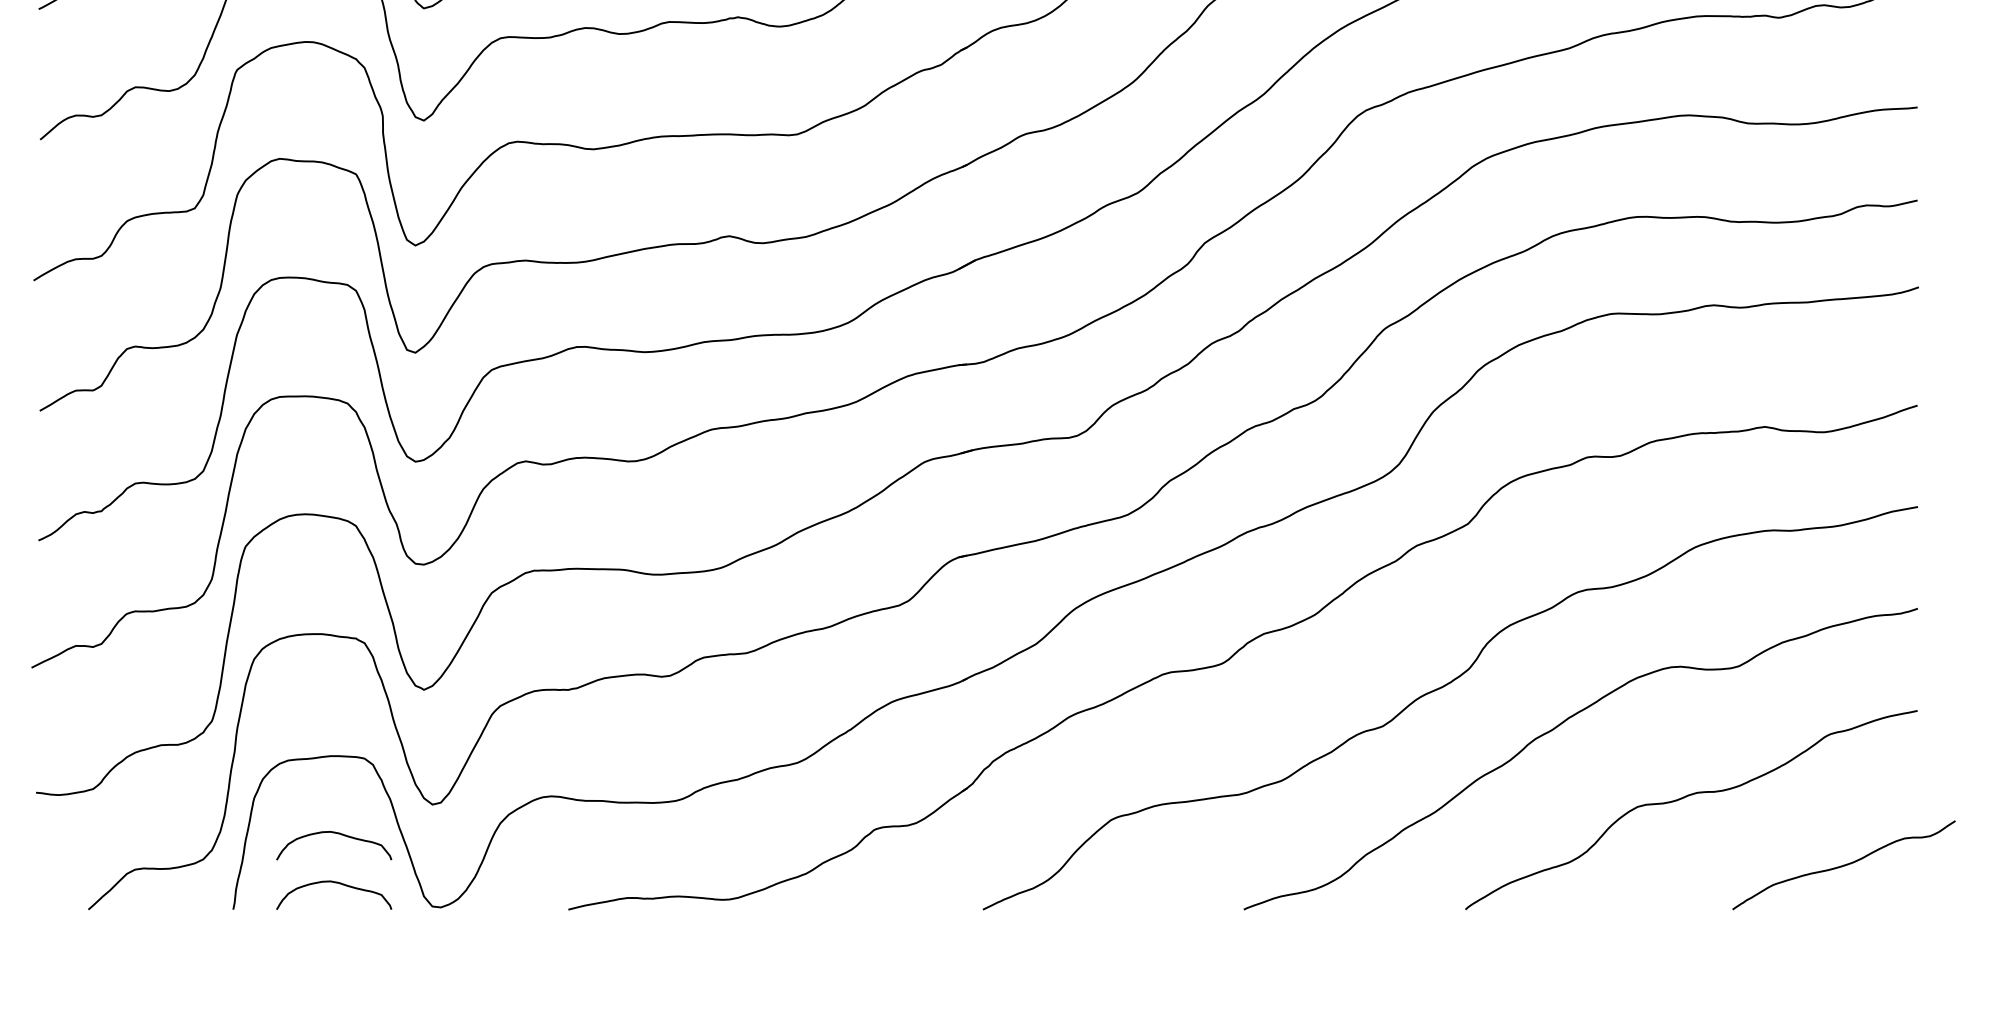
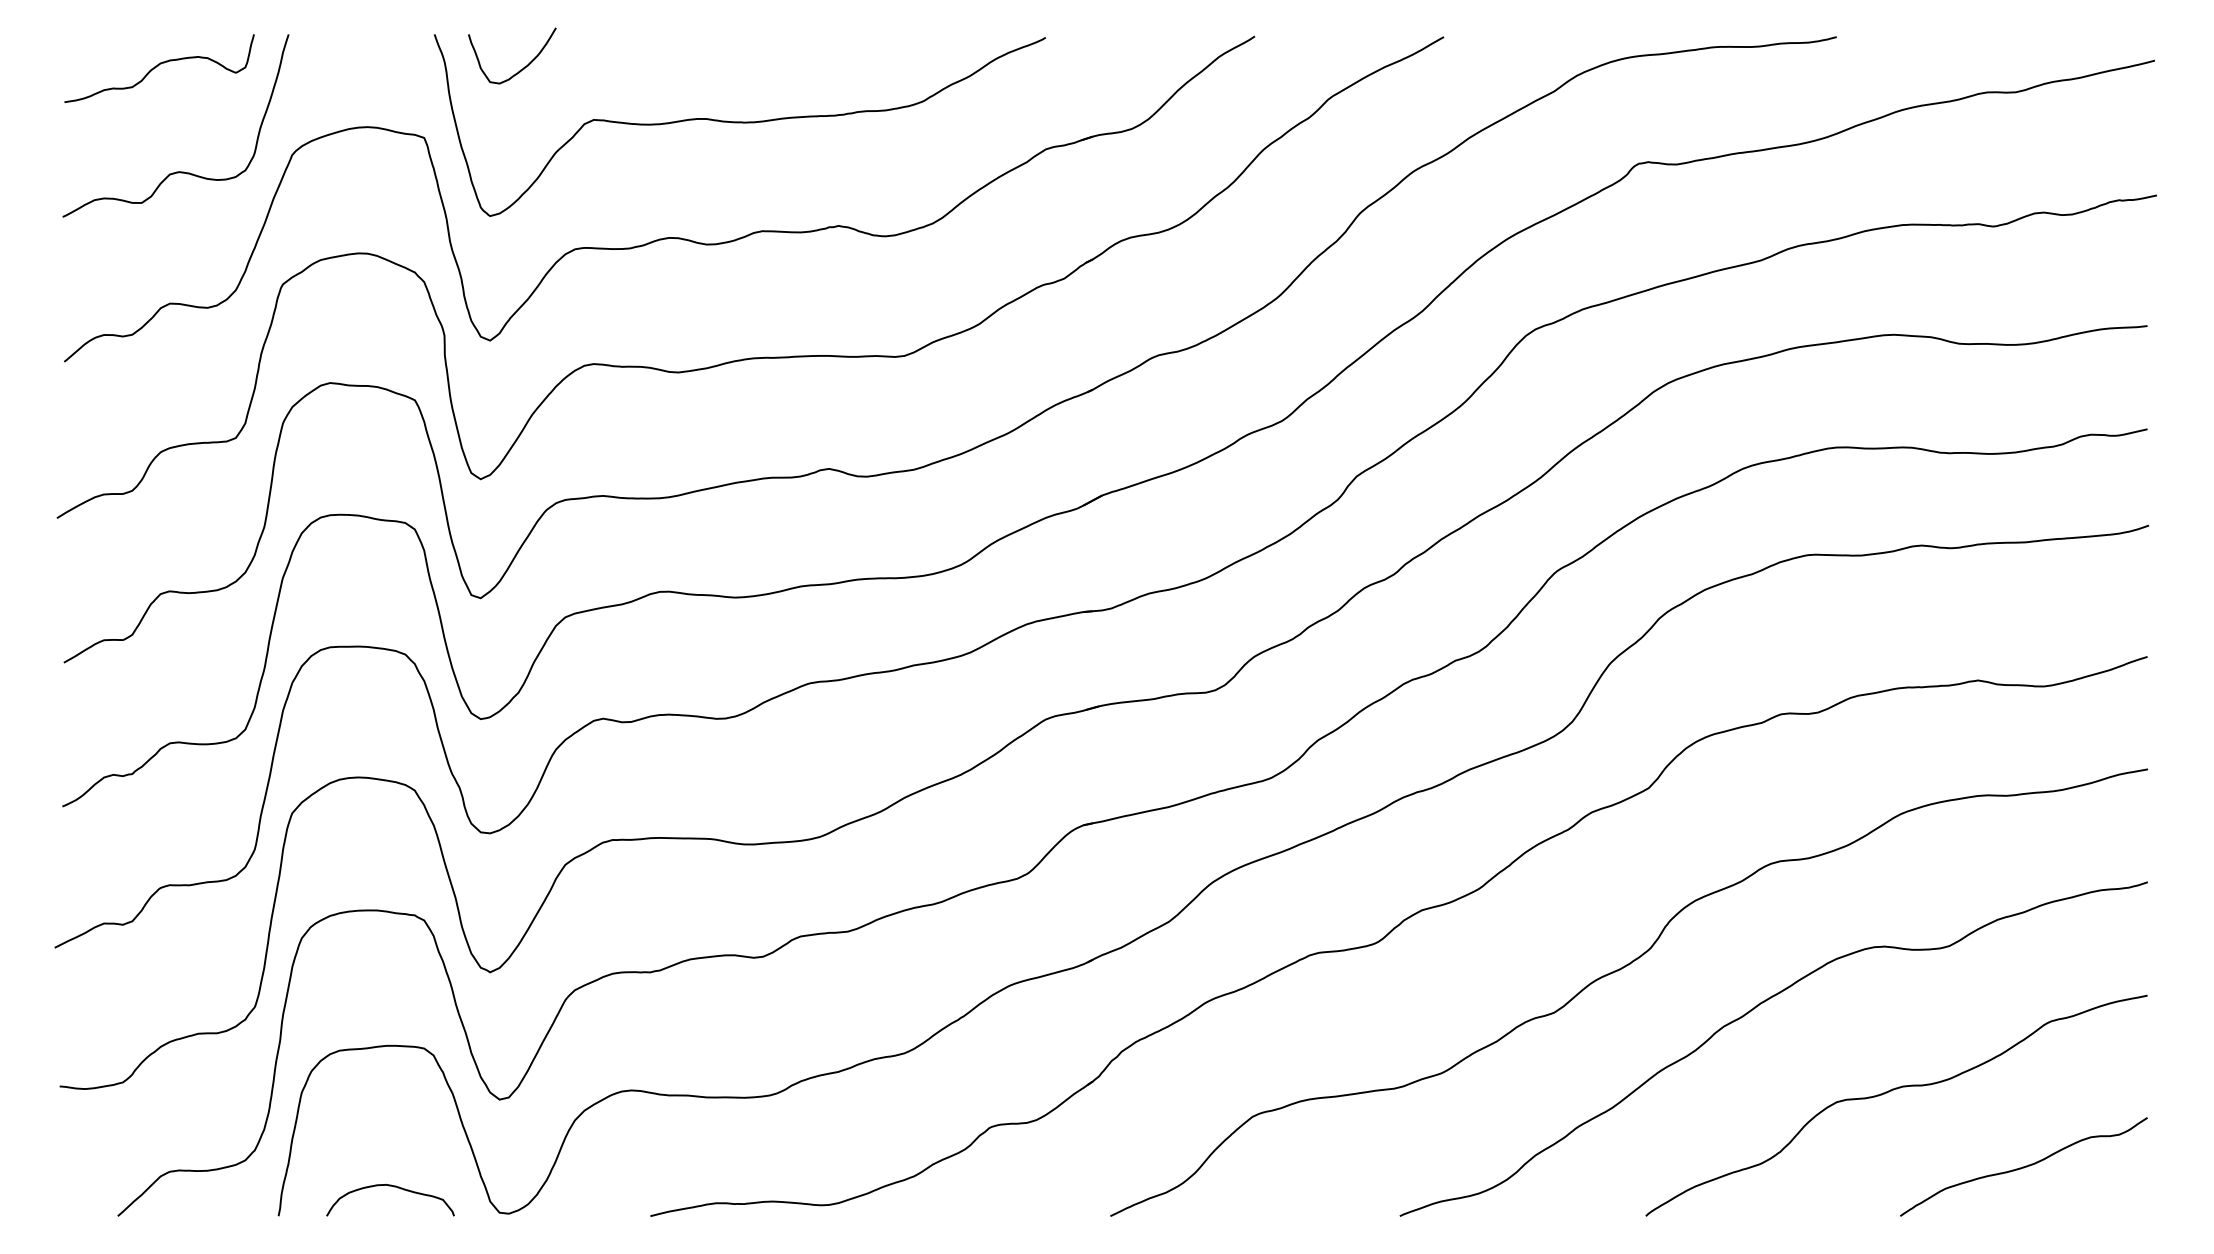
curve: (336, 834) -> (393, 1132), removed
curve: (1843, 864) -> (2023, 1166), moved

